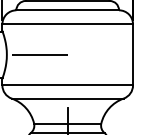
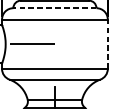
line: (67, 10) -> (54, 8), solid -> dashed
line: (133, 54) -> (108, 43), solid -> dashed

